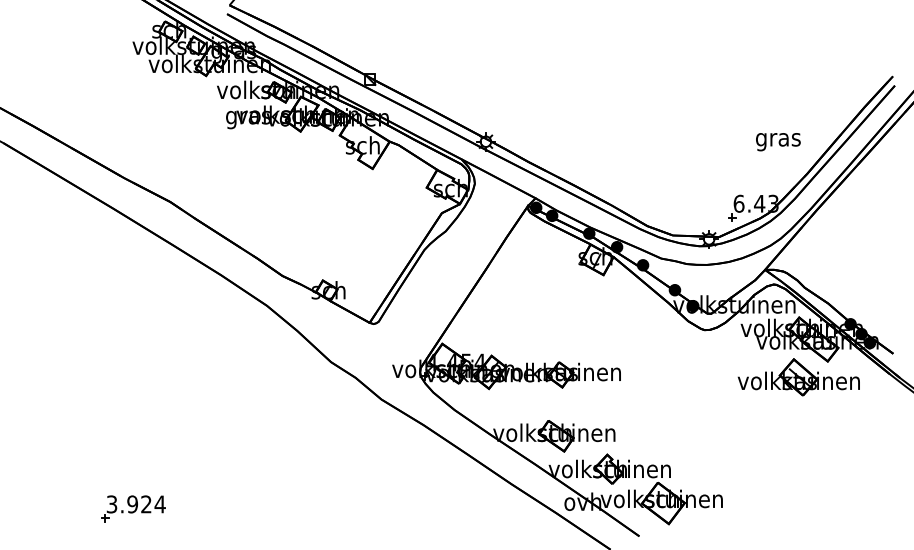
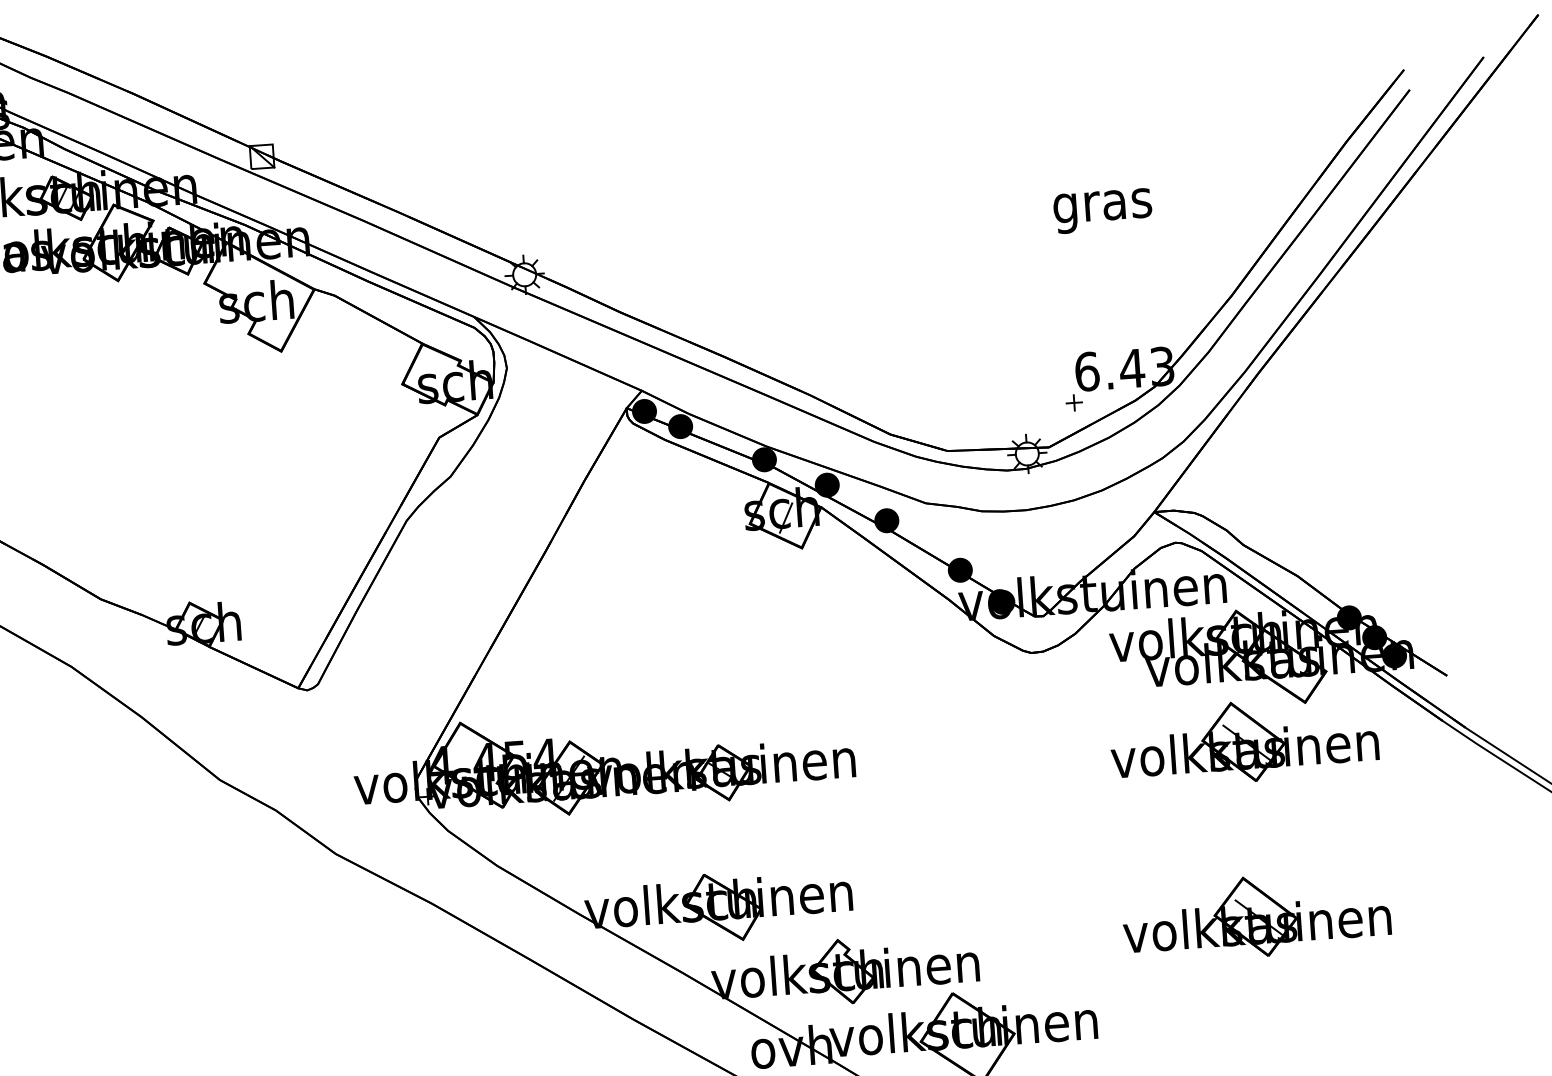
text: (778, 142) -> (1103, 211), moved
part: (798, 457) -> (1255, 916), added

